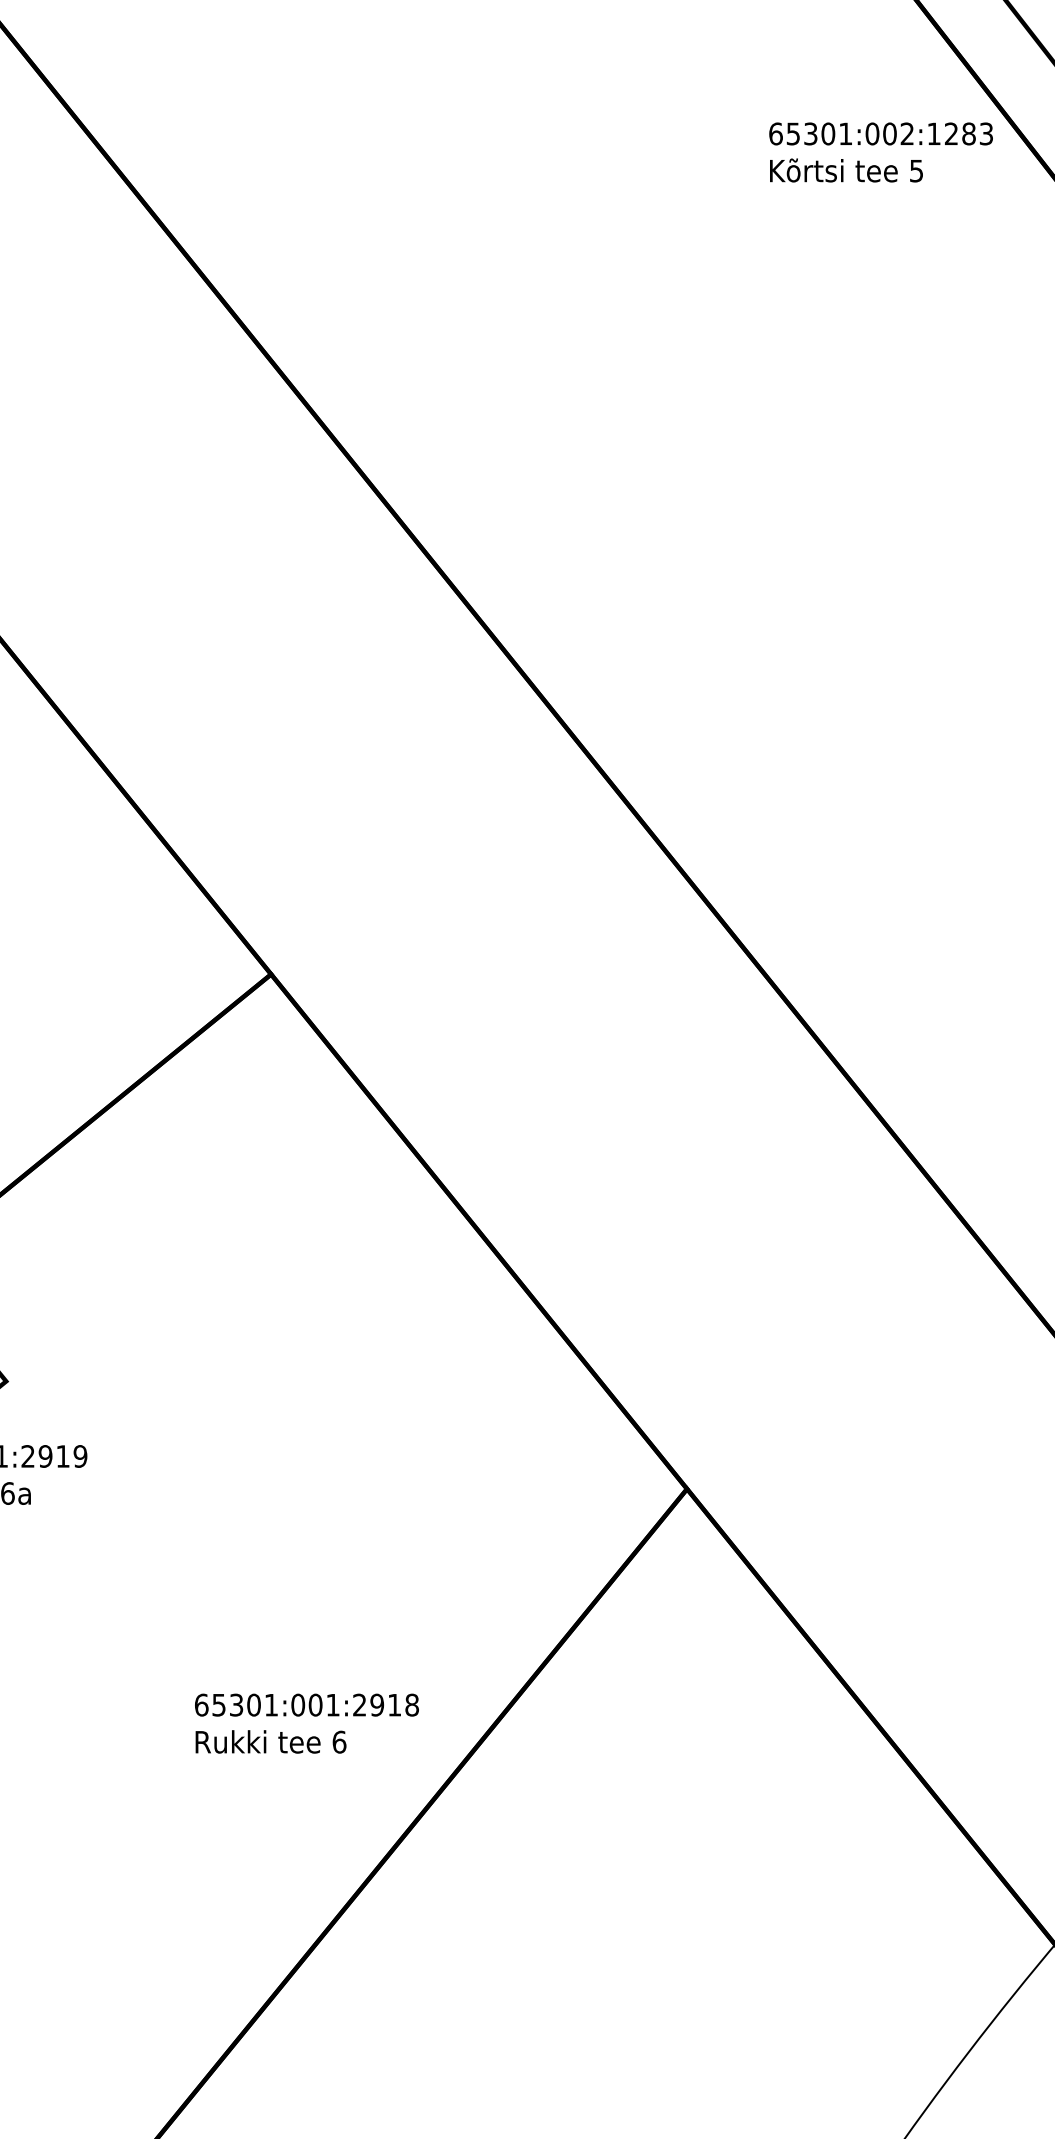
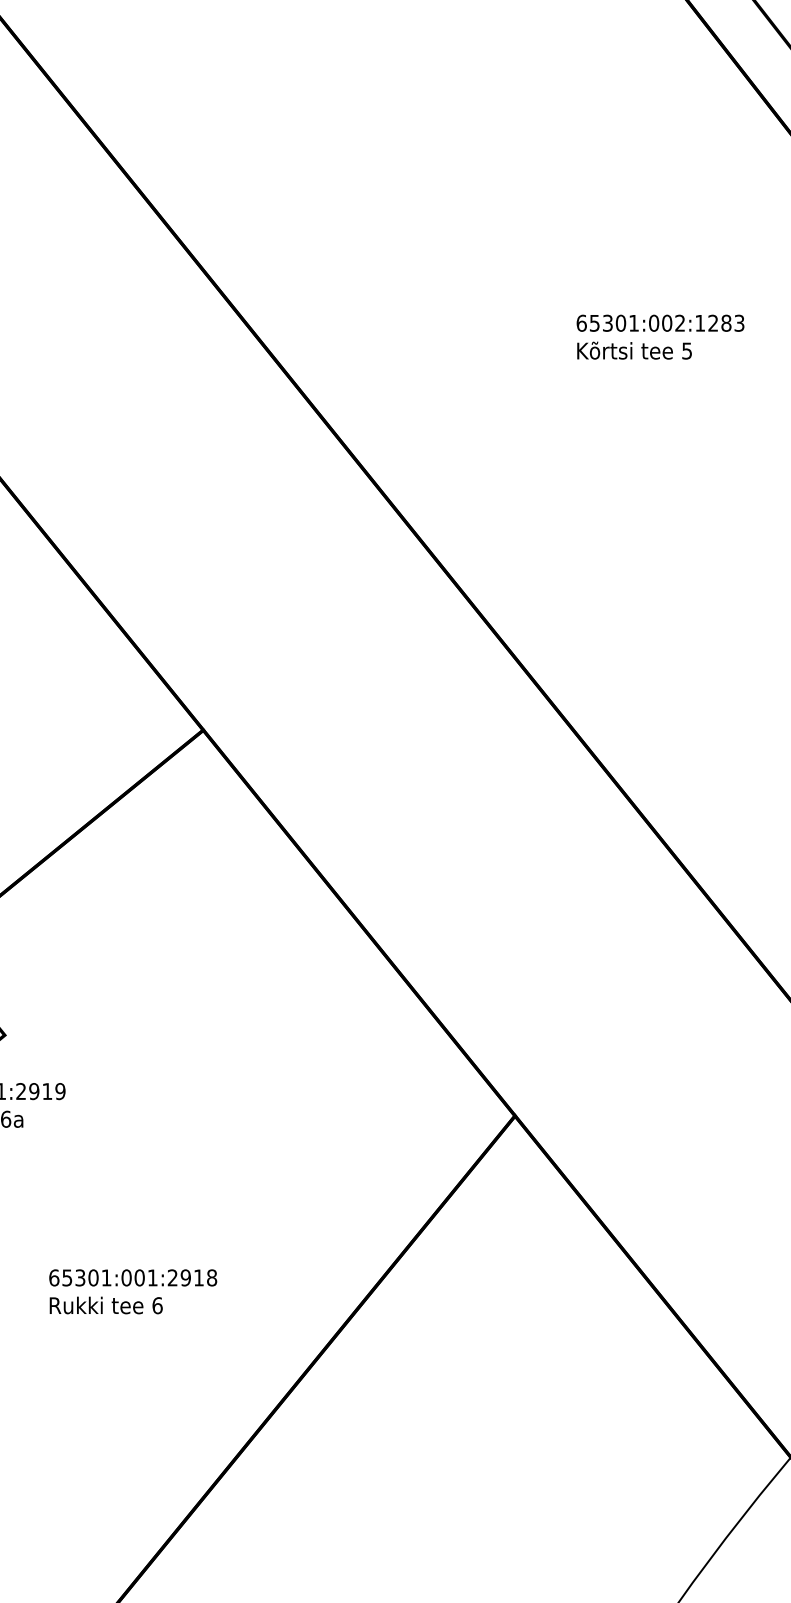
text: (881, 151) -> (660, 336), moved
text: (307, 1723) -> (133, 1291), moved

